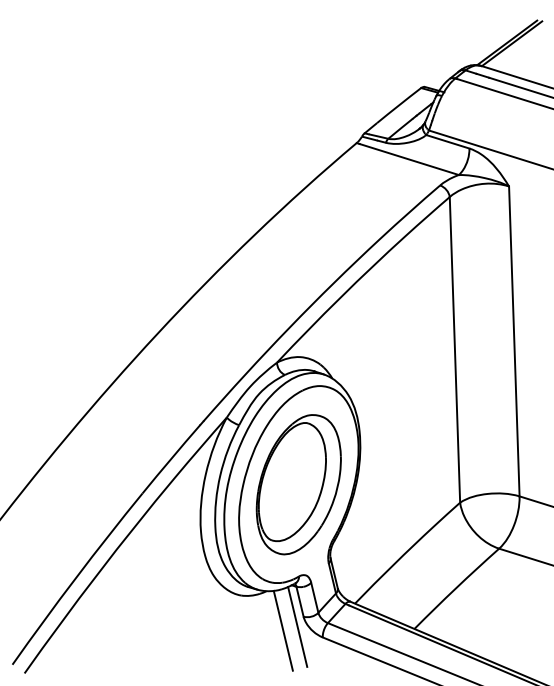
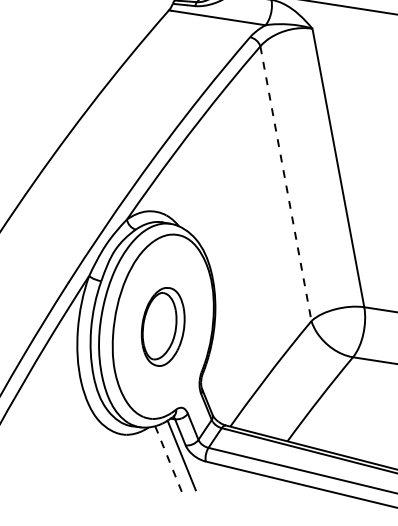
line: (454, 349) -> (285, 183), solid -> dashed
part: (298, 484) -> (163, 326), size x0.6
line: (283, 631) -> (169, 461), solid -> dashed

